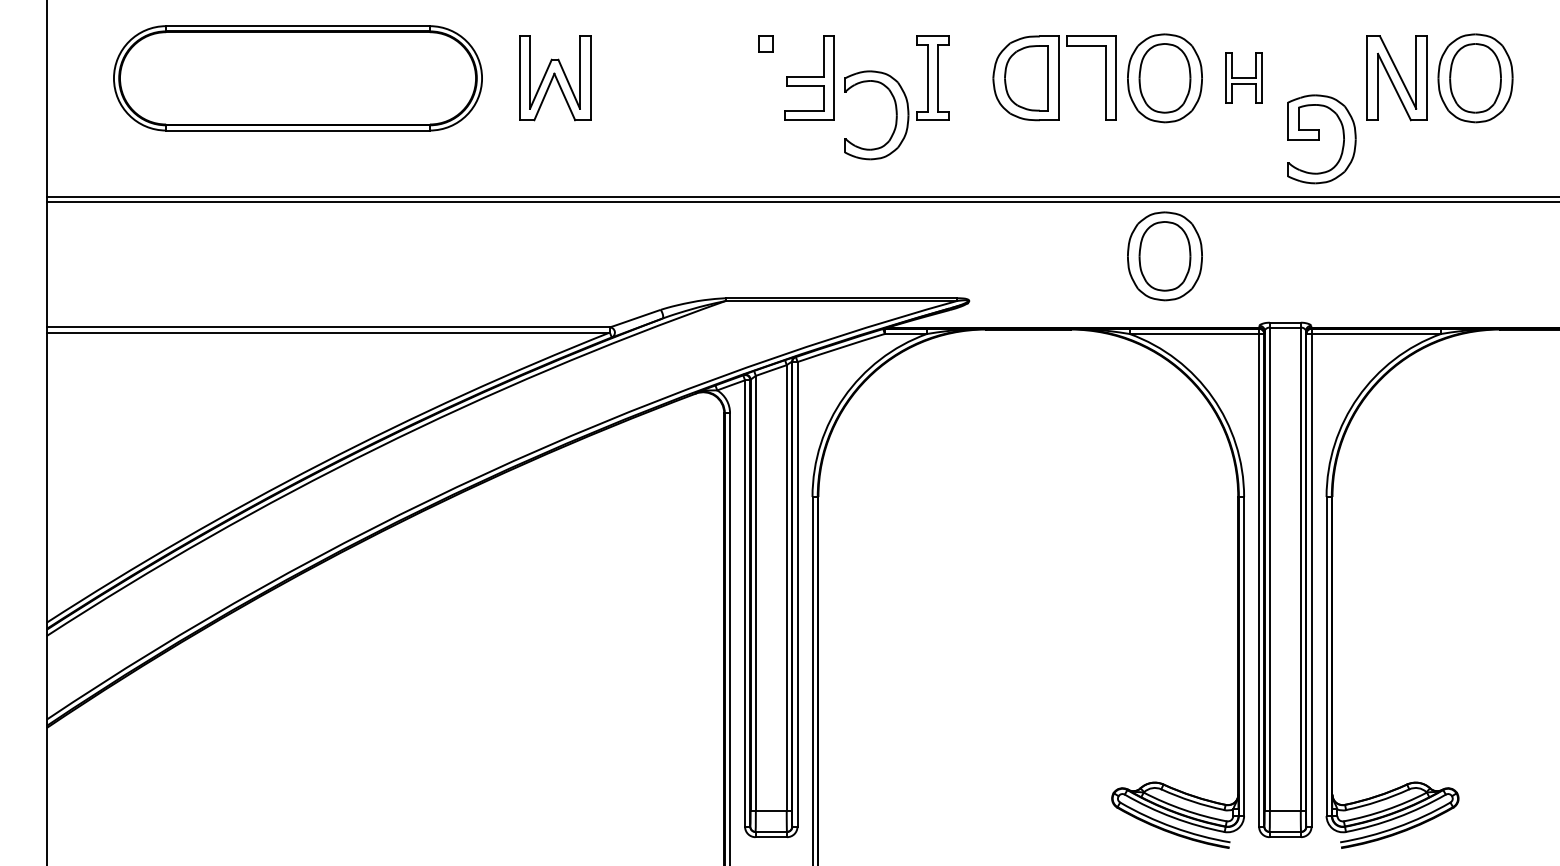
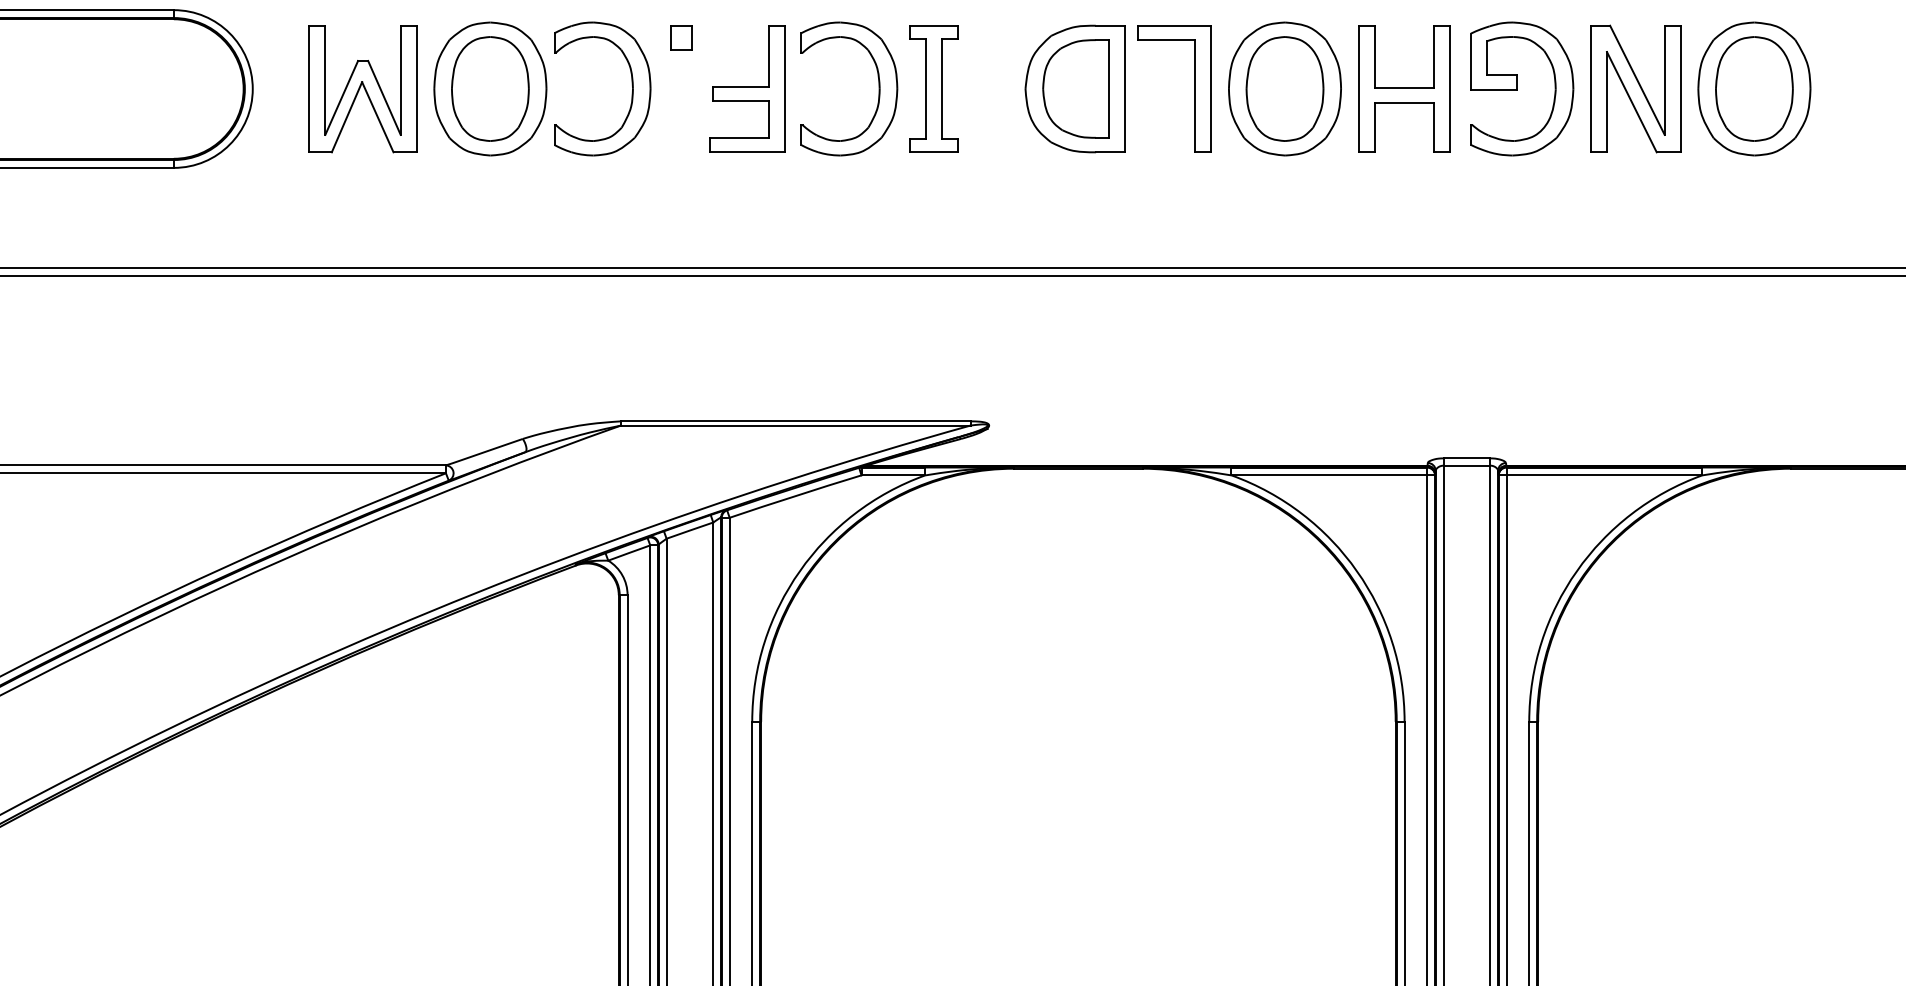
part: (1243, 77) -> (1403, 87), size x1.67
part: (673, 78) -> (542, 89), added
part: (895, 114) -> (877, 87), moved
part: (1321, 139) -> (1521, 89), moved
part: (1164, 256) -> (1284, 358), removed

